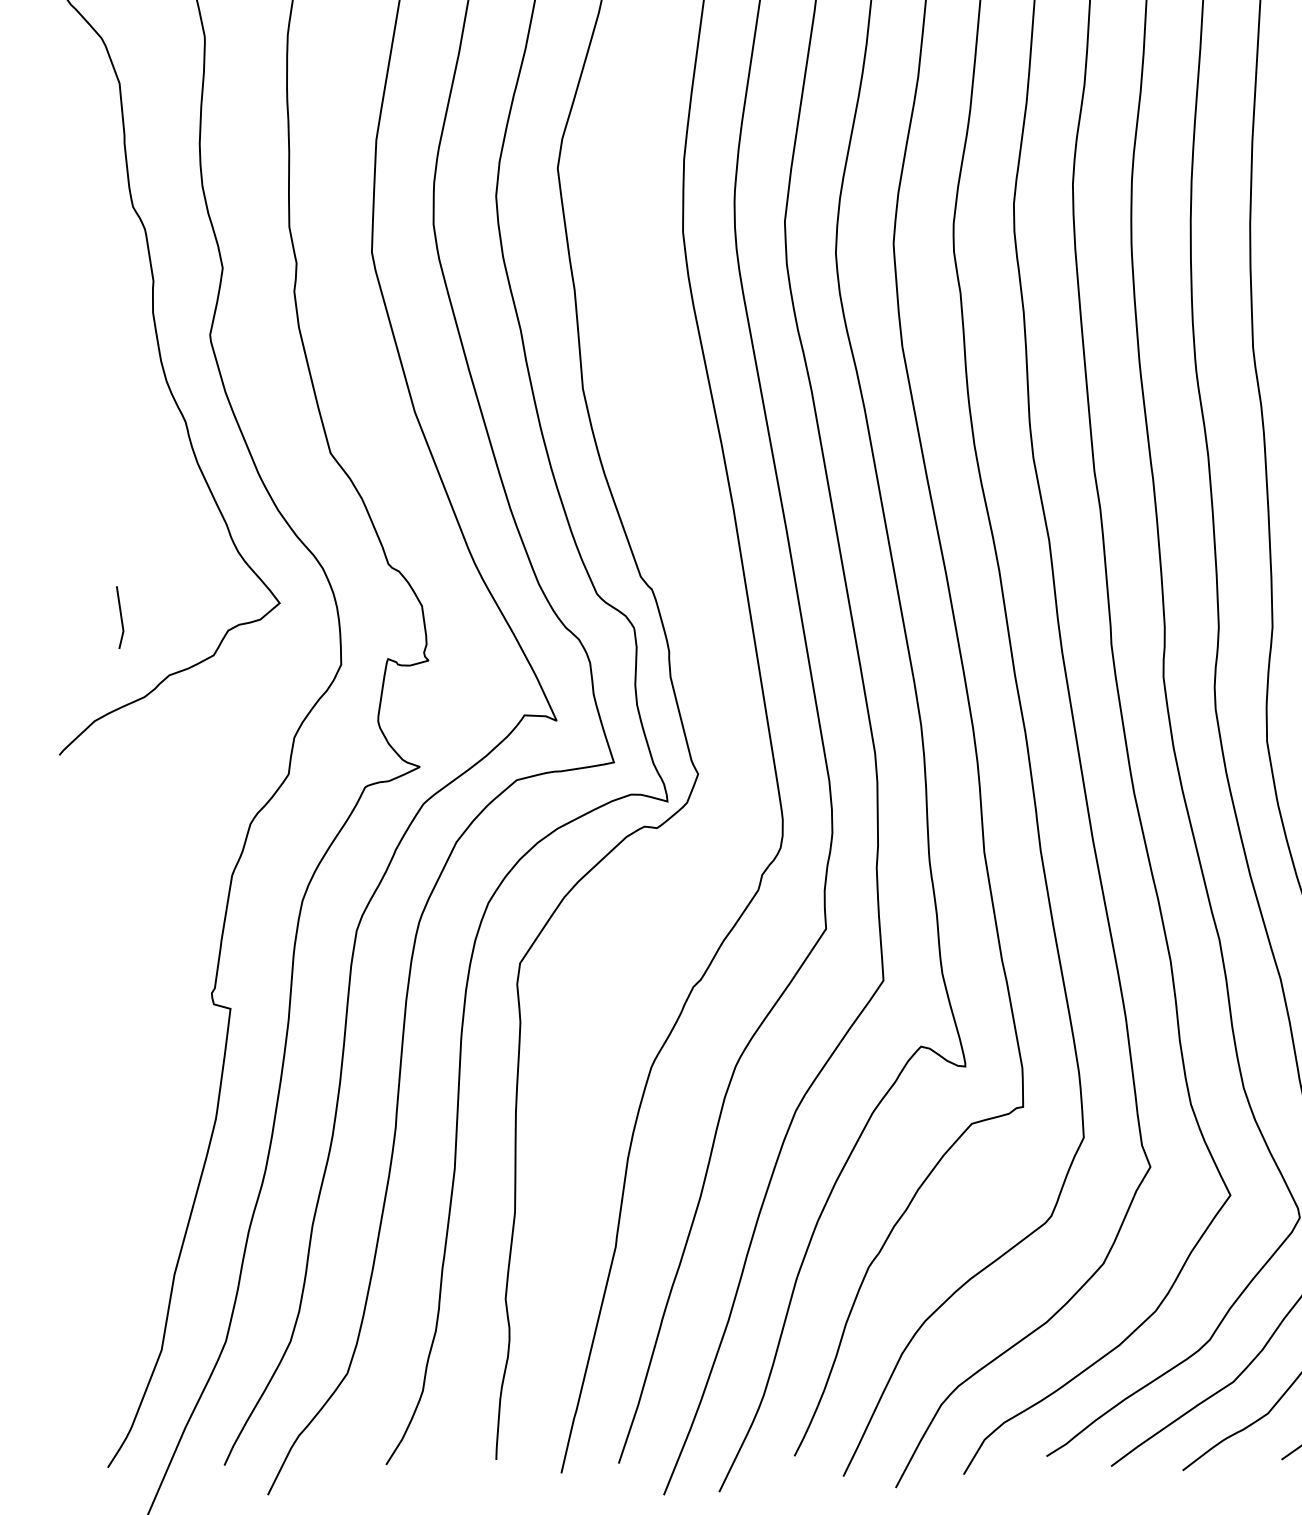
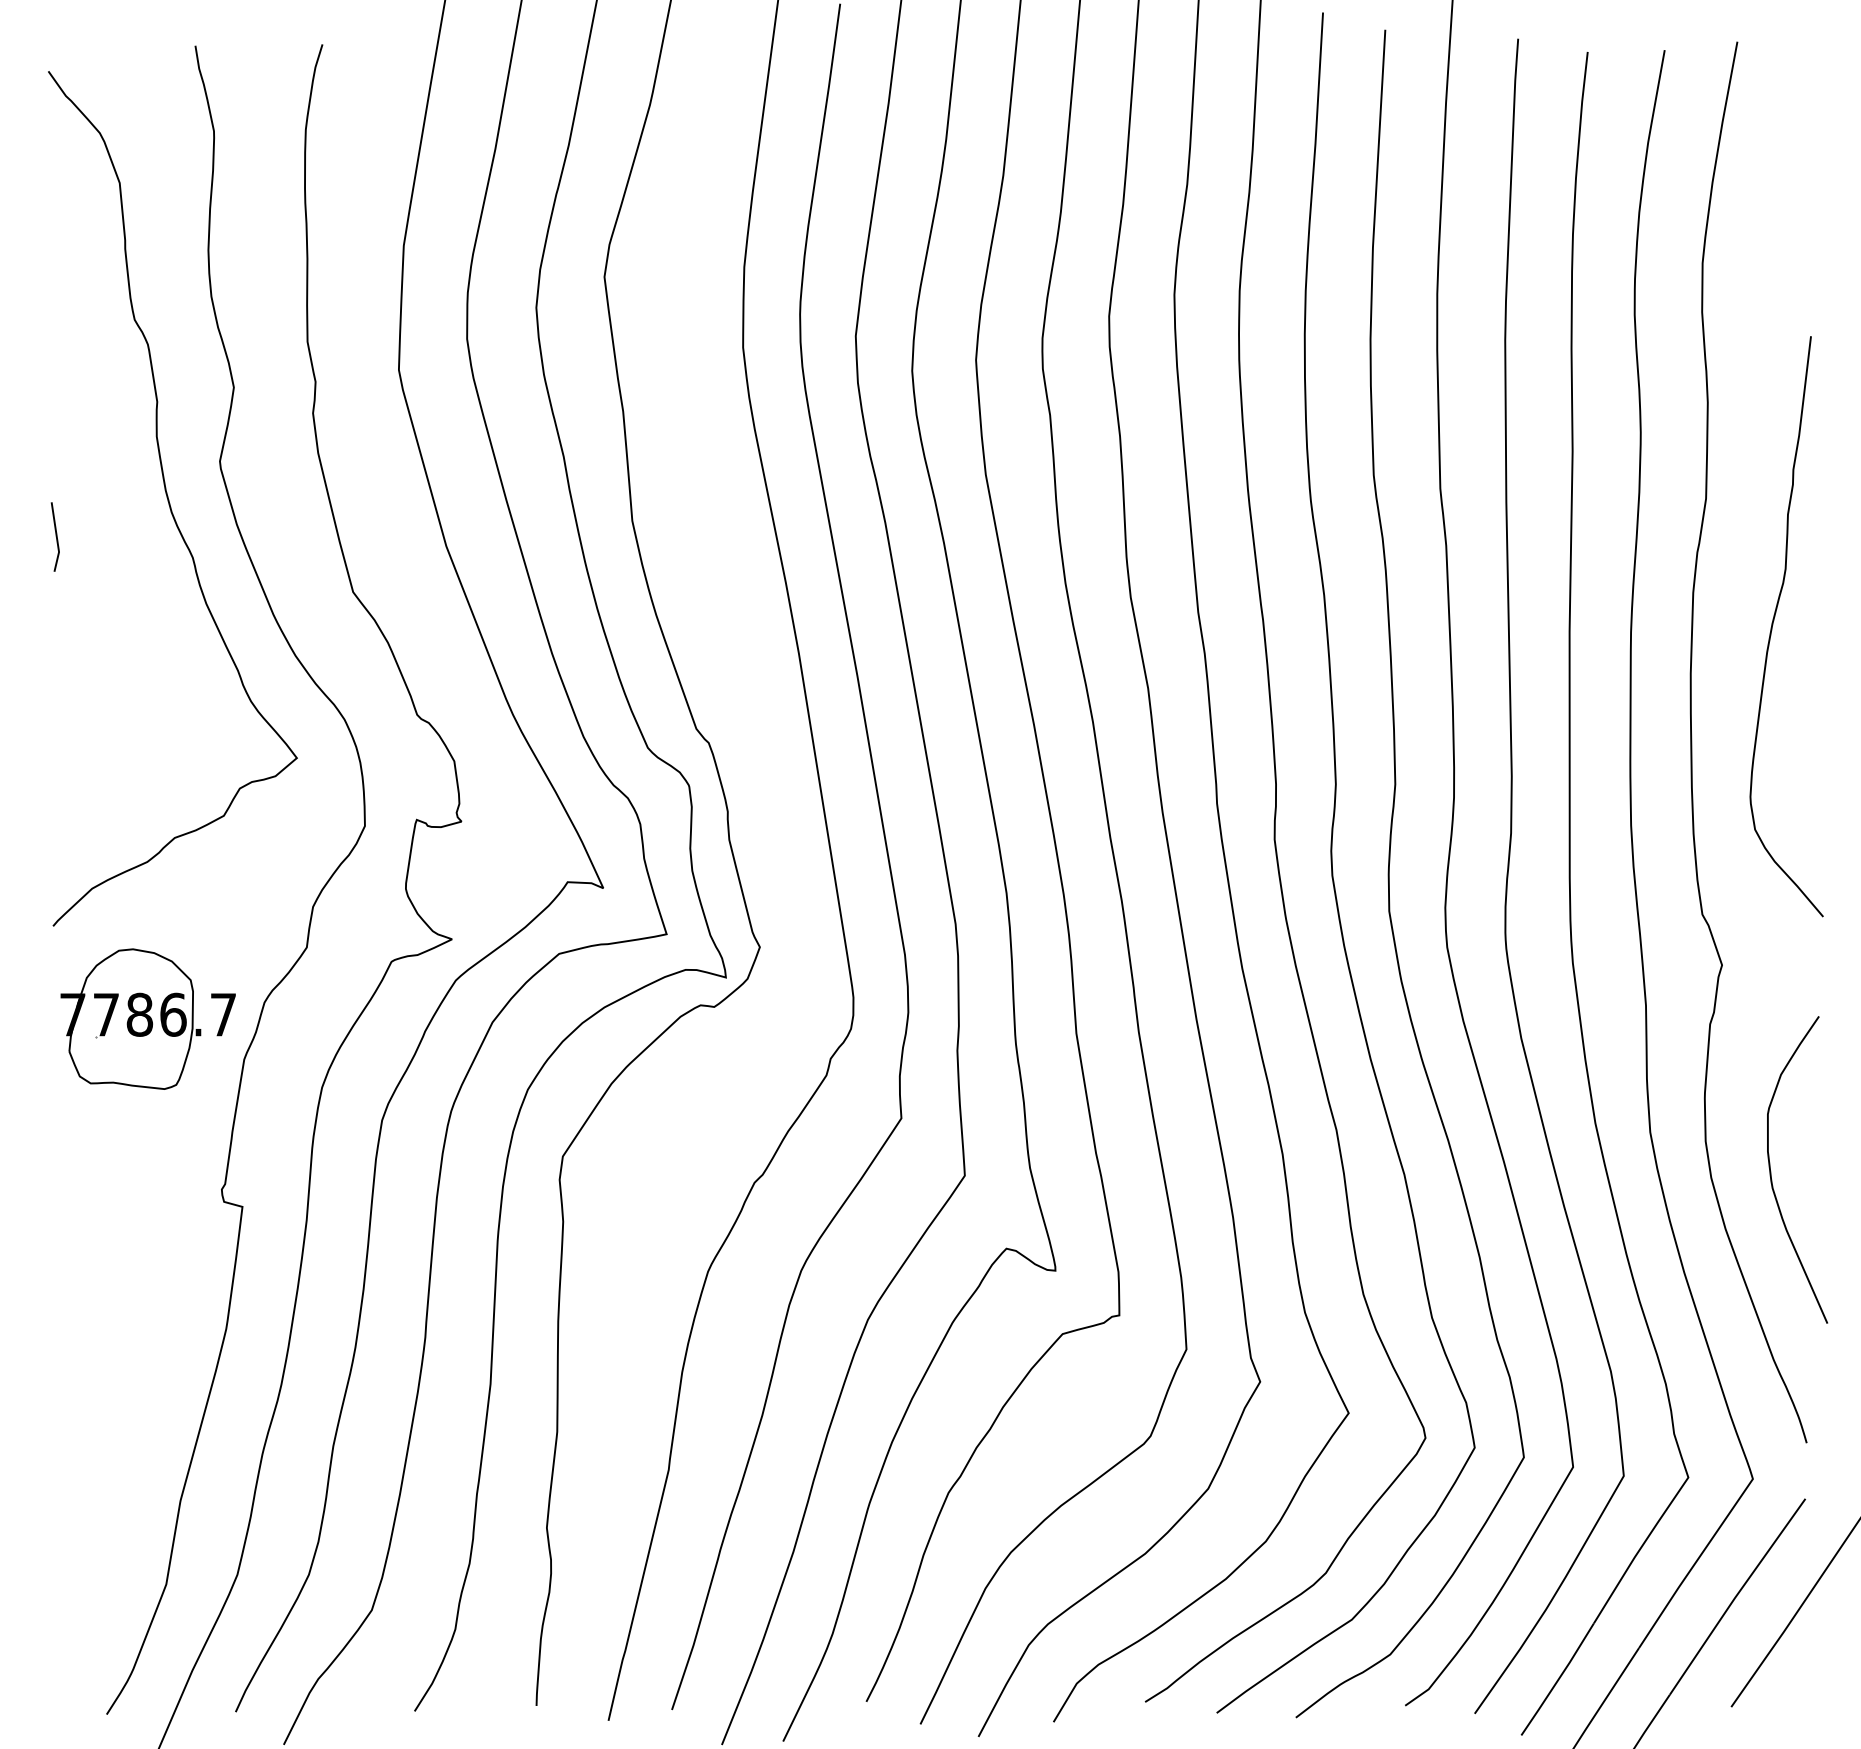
line: (120, 617) -> (55, 536), moved
part: (144, 838) -> (147, 1018), added

